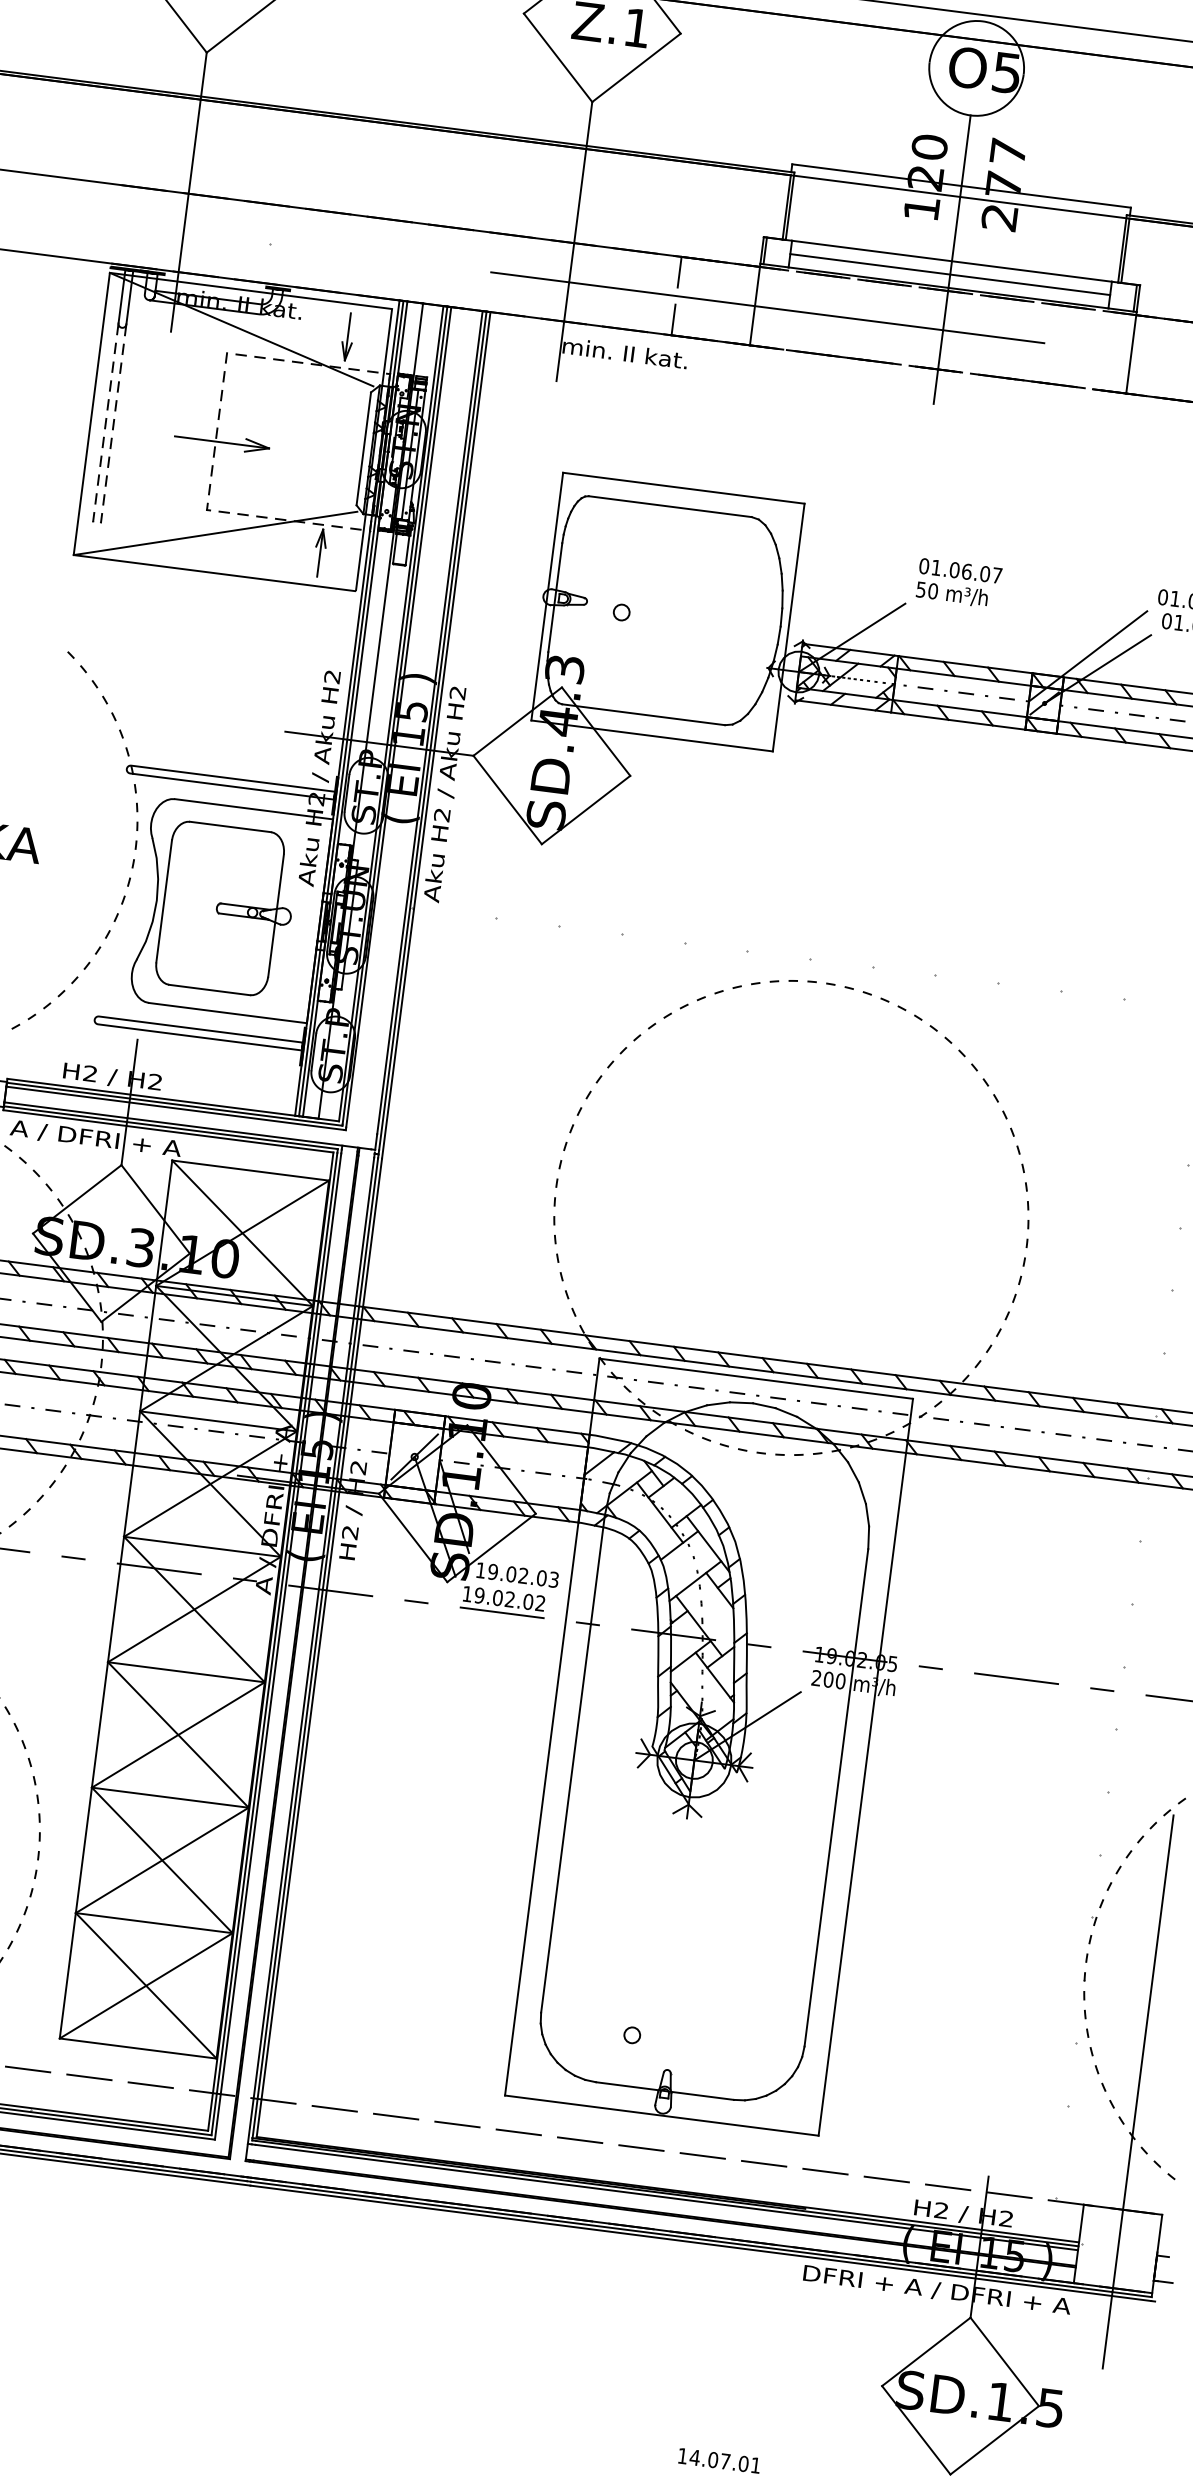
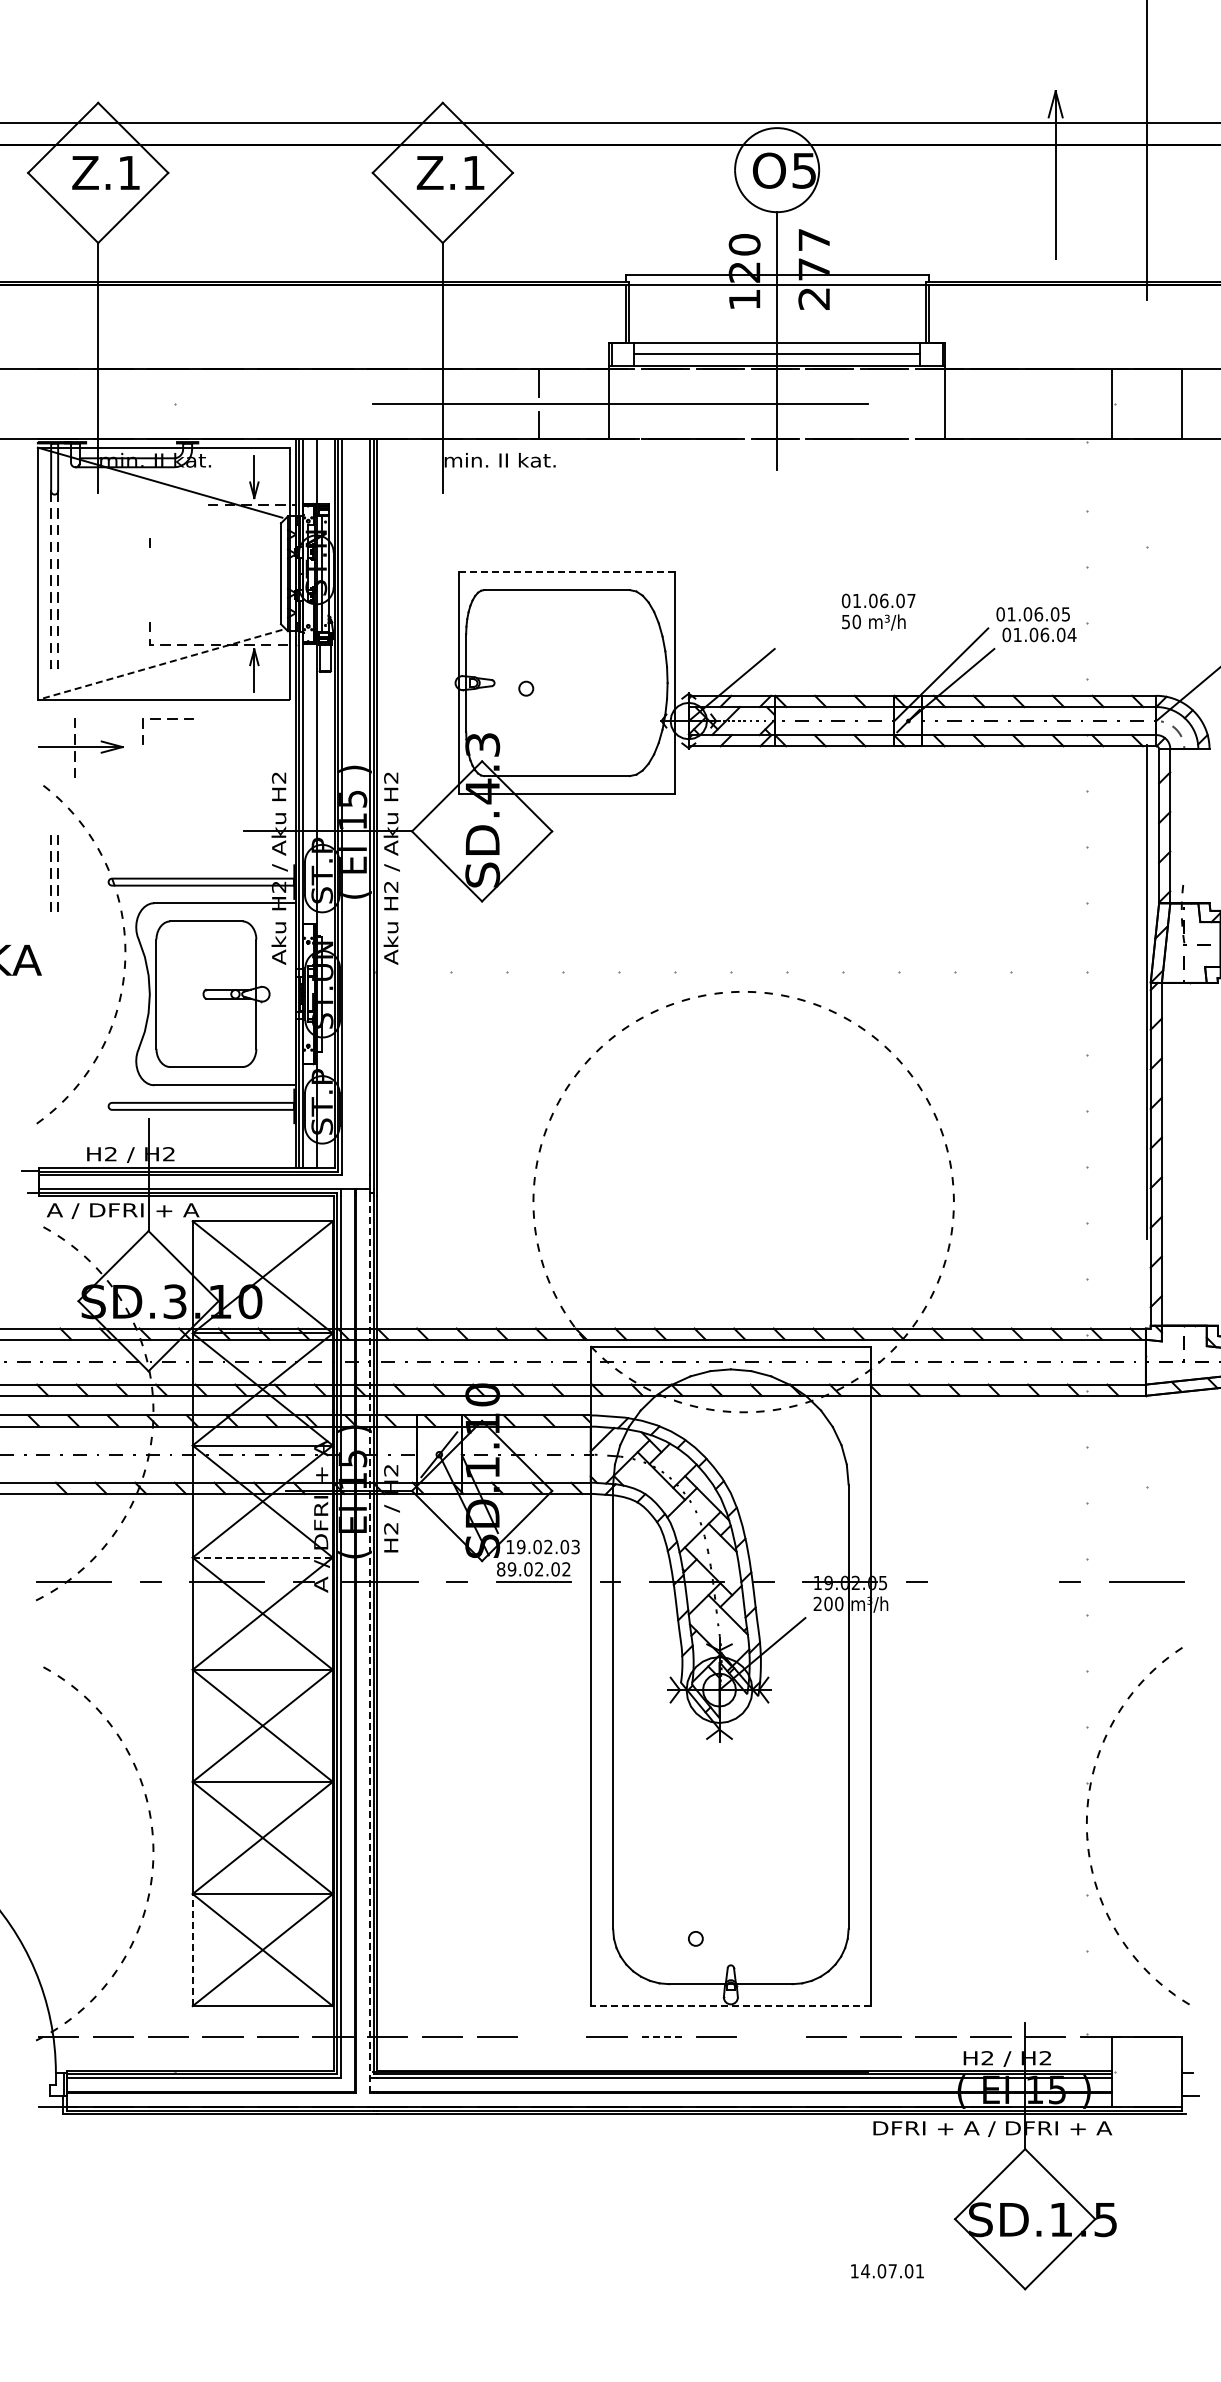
part: (254, 357) -> (167, 719), moved
part: (221, 442) -> (80, 747), moved
line: (683, 488) -> (566, 572), solid -> dashed
line: (214, 534) -> (159, 665), solid -> dashed
text: (958, 582) -> (878, 611), moved
part: (67, 751) -> (54, 873), added
line: (203, 1546) -> (263, 1557), solid -> dashed
text: (467, 1594) -> (501, 1569), 19.02.02 -> 89.02.02
line: (309, 1659) -> (369, 1644), solid -> dashed
line: (1016, 1678) -> (993, 1581), removed
line: (67, 1975) -> (192, 1949), solid -> dashed
line: (1138, 2091) -> (1147, 1931), removed
line: (661, 2115) -> (730, 2006), solid -> dashed
line: (456, 2123) -> (551, 2036), removed
line: (579, 2139) -> (661, 2036), solid -> dashed
line: (702, 2155) -> (771, 2036), removed
text: (719, 2461) -> (887, 2271), moved

